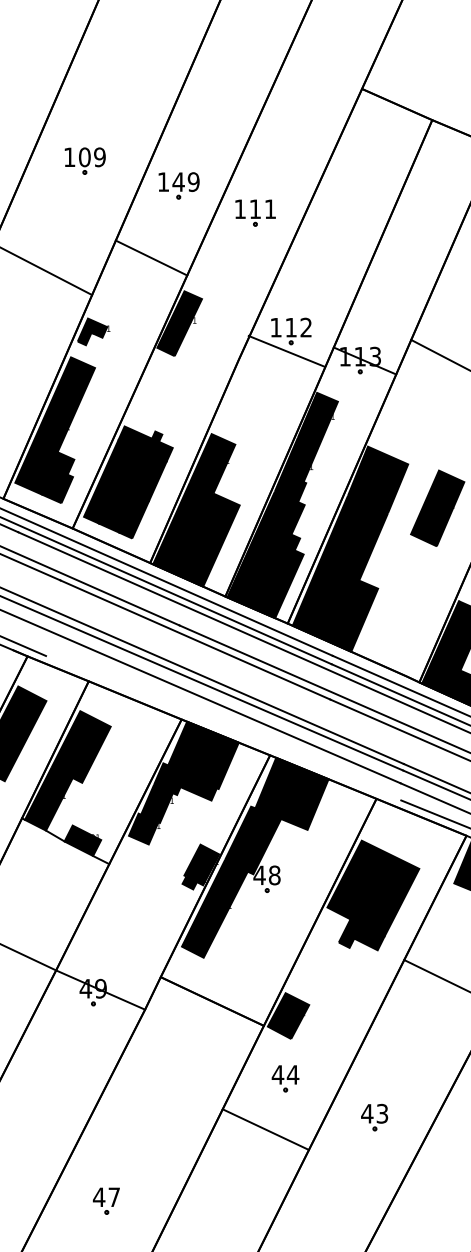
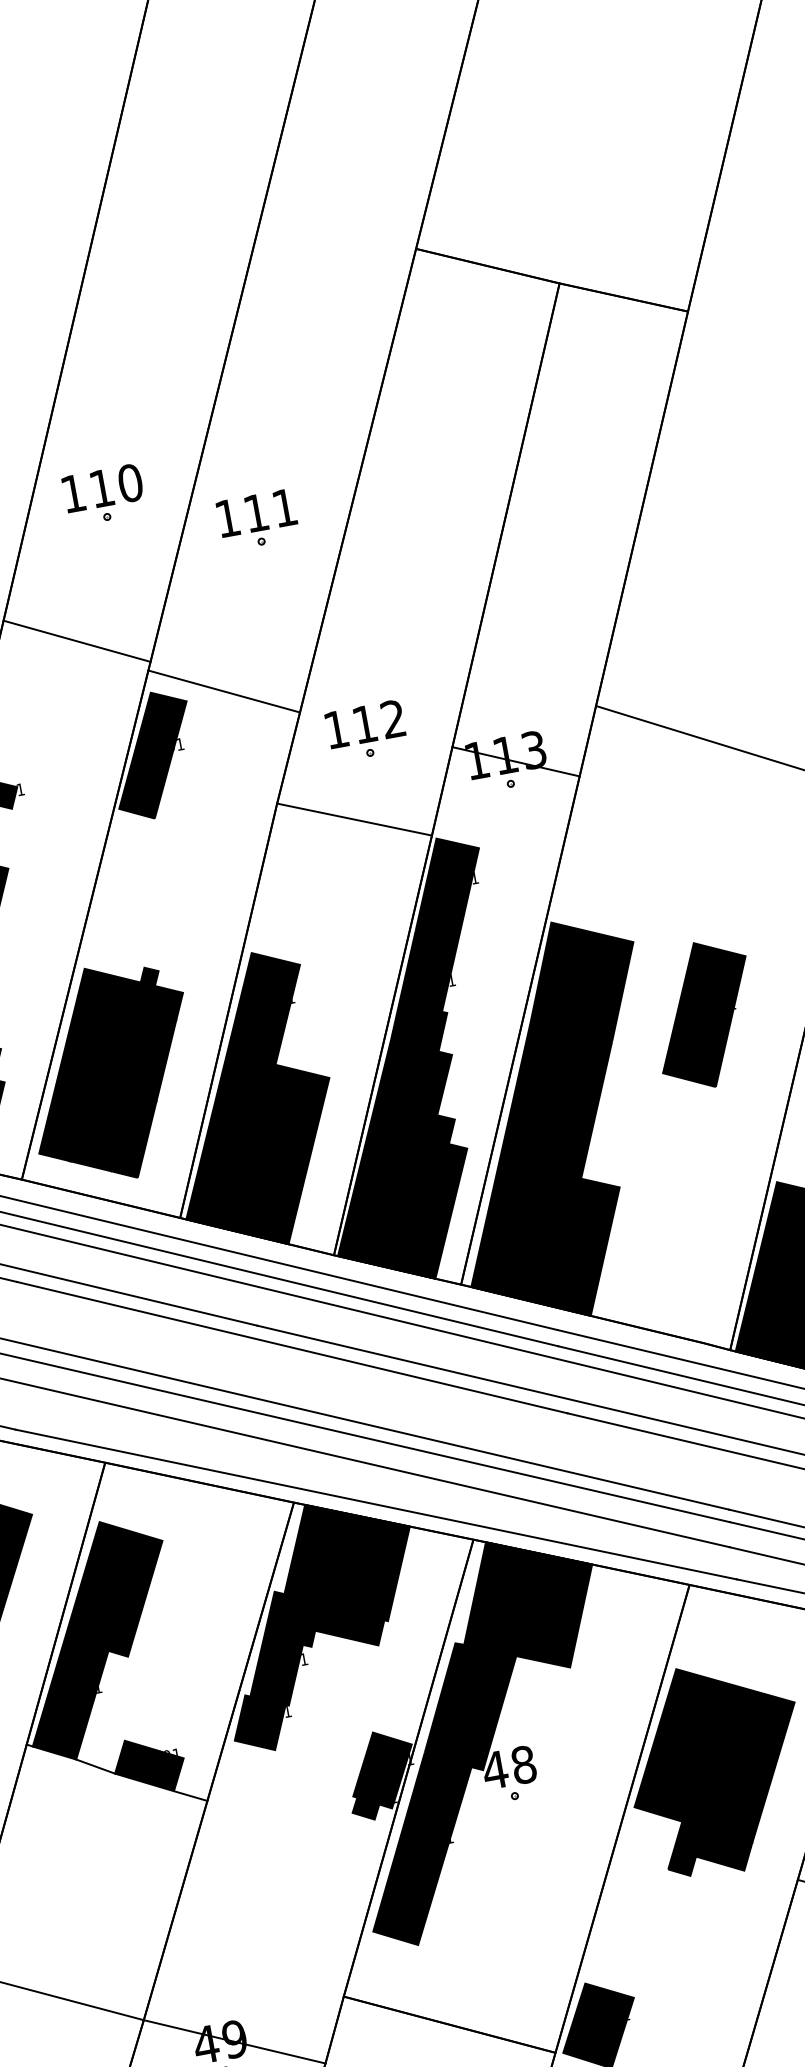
text: (185, 182) -> (114, 486), 149 -> 110
line: (222, 297) -> (224, 691), added
line: (286, 350) -> (353, 817), moved
line: (223, 728) -> (376, 1505), added

